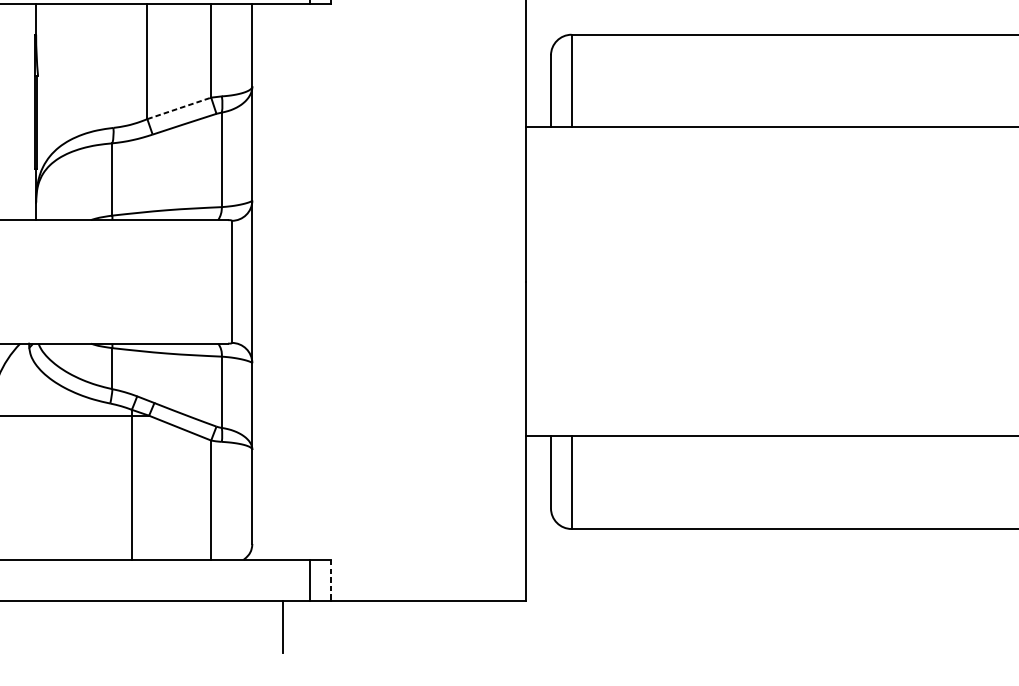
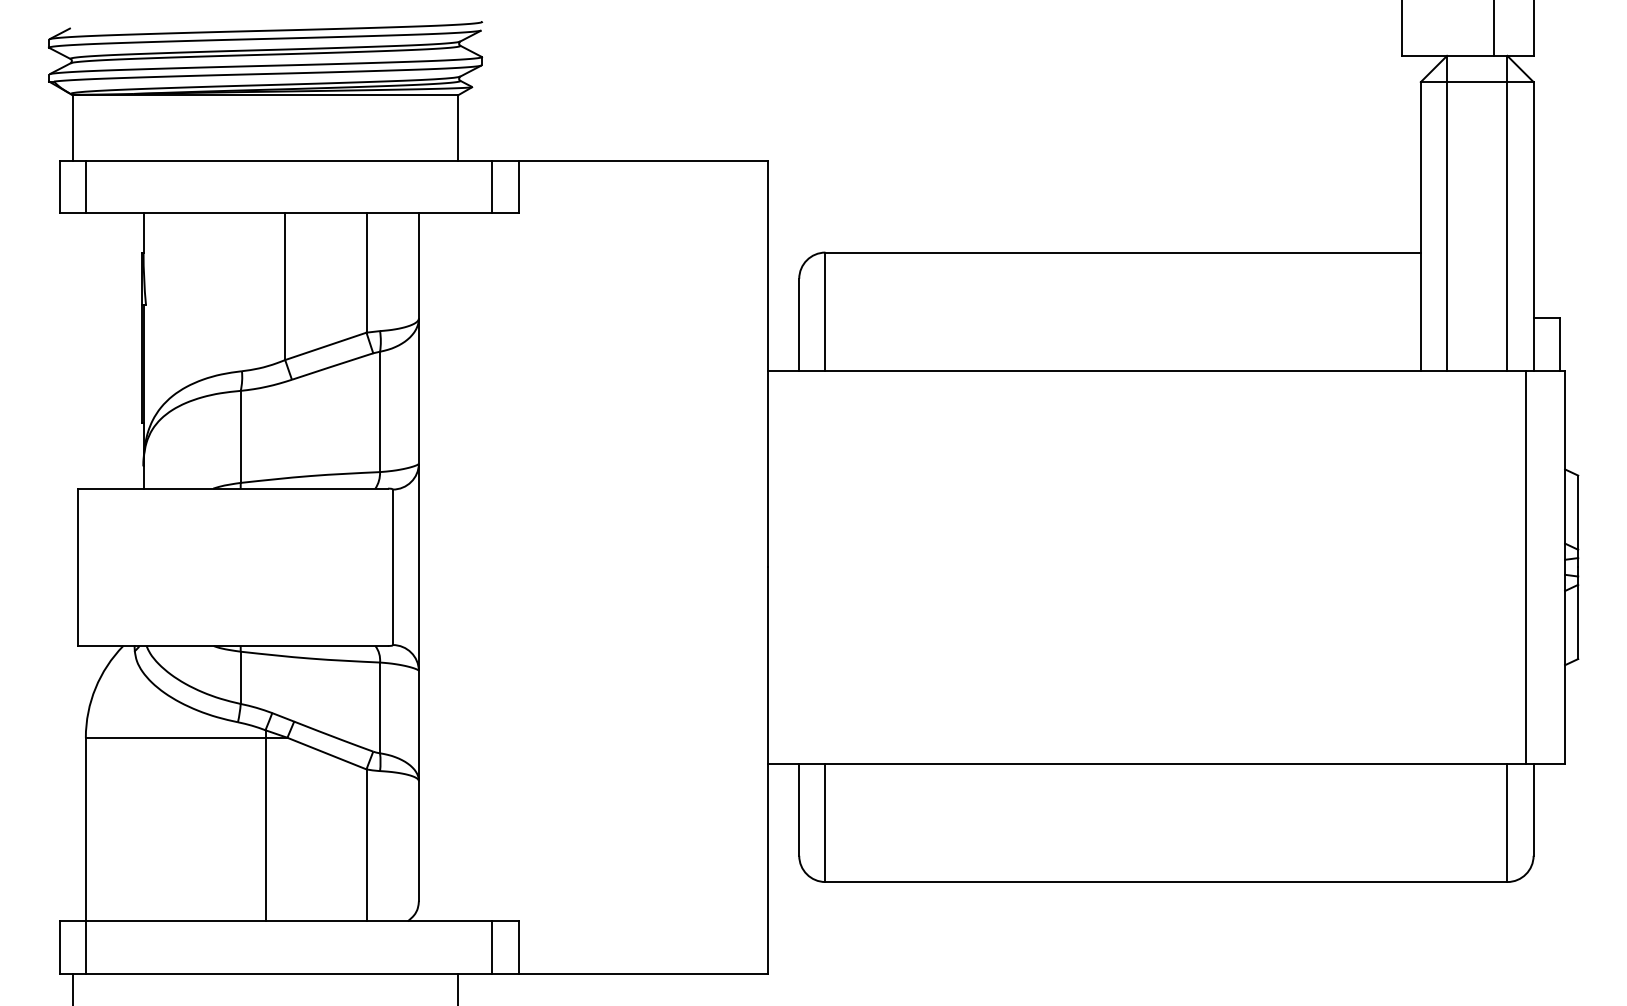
line: (179, 108) -> (325, 346), dashed -> solid
line: (330, 581) -> (518, 948), dashed -> solid

